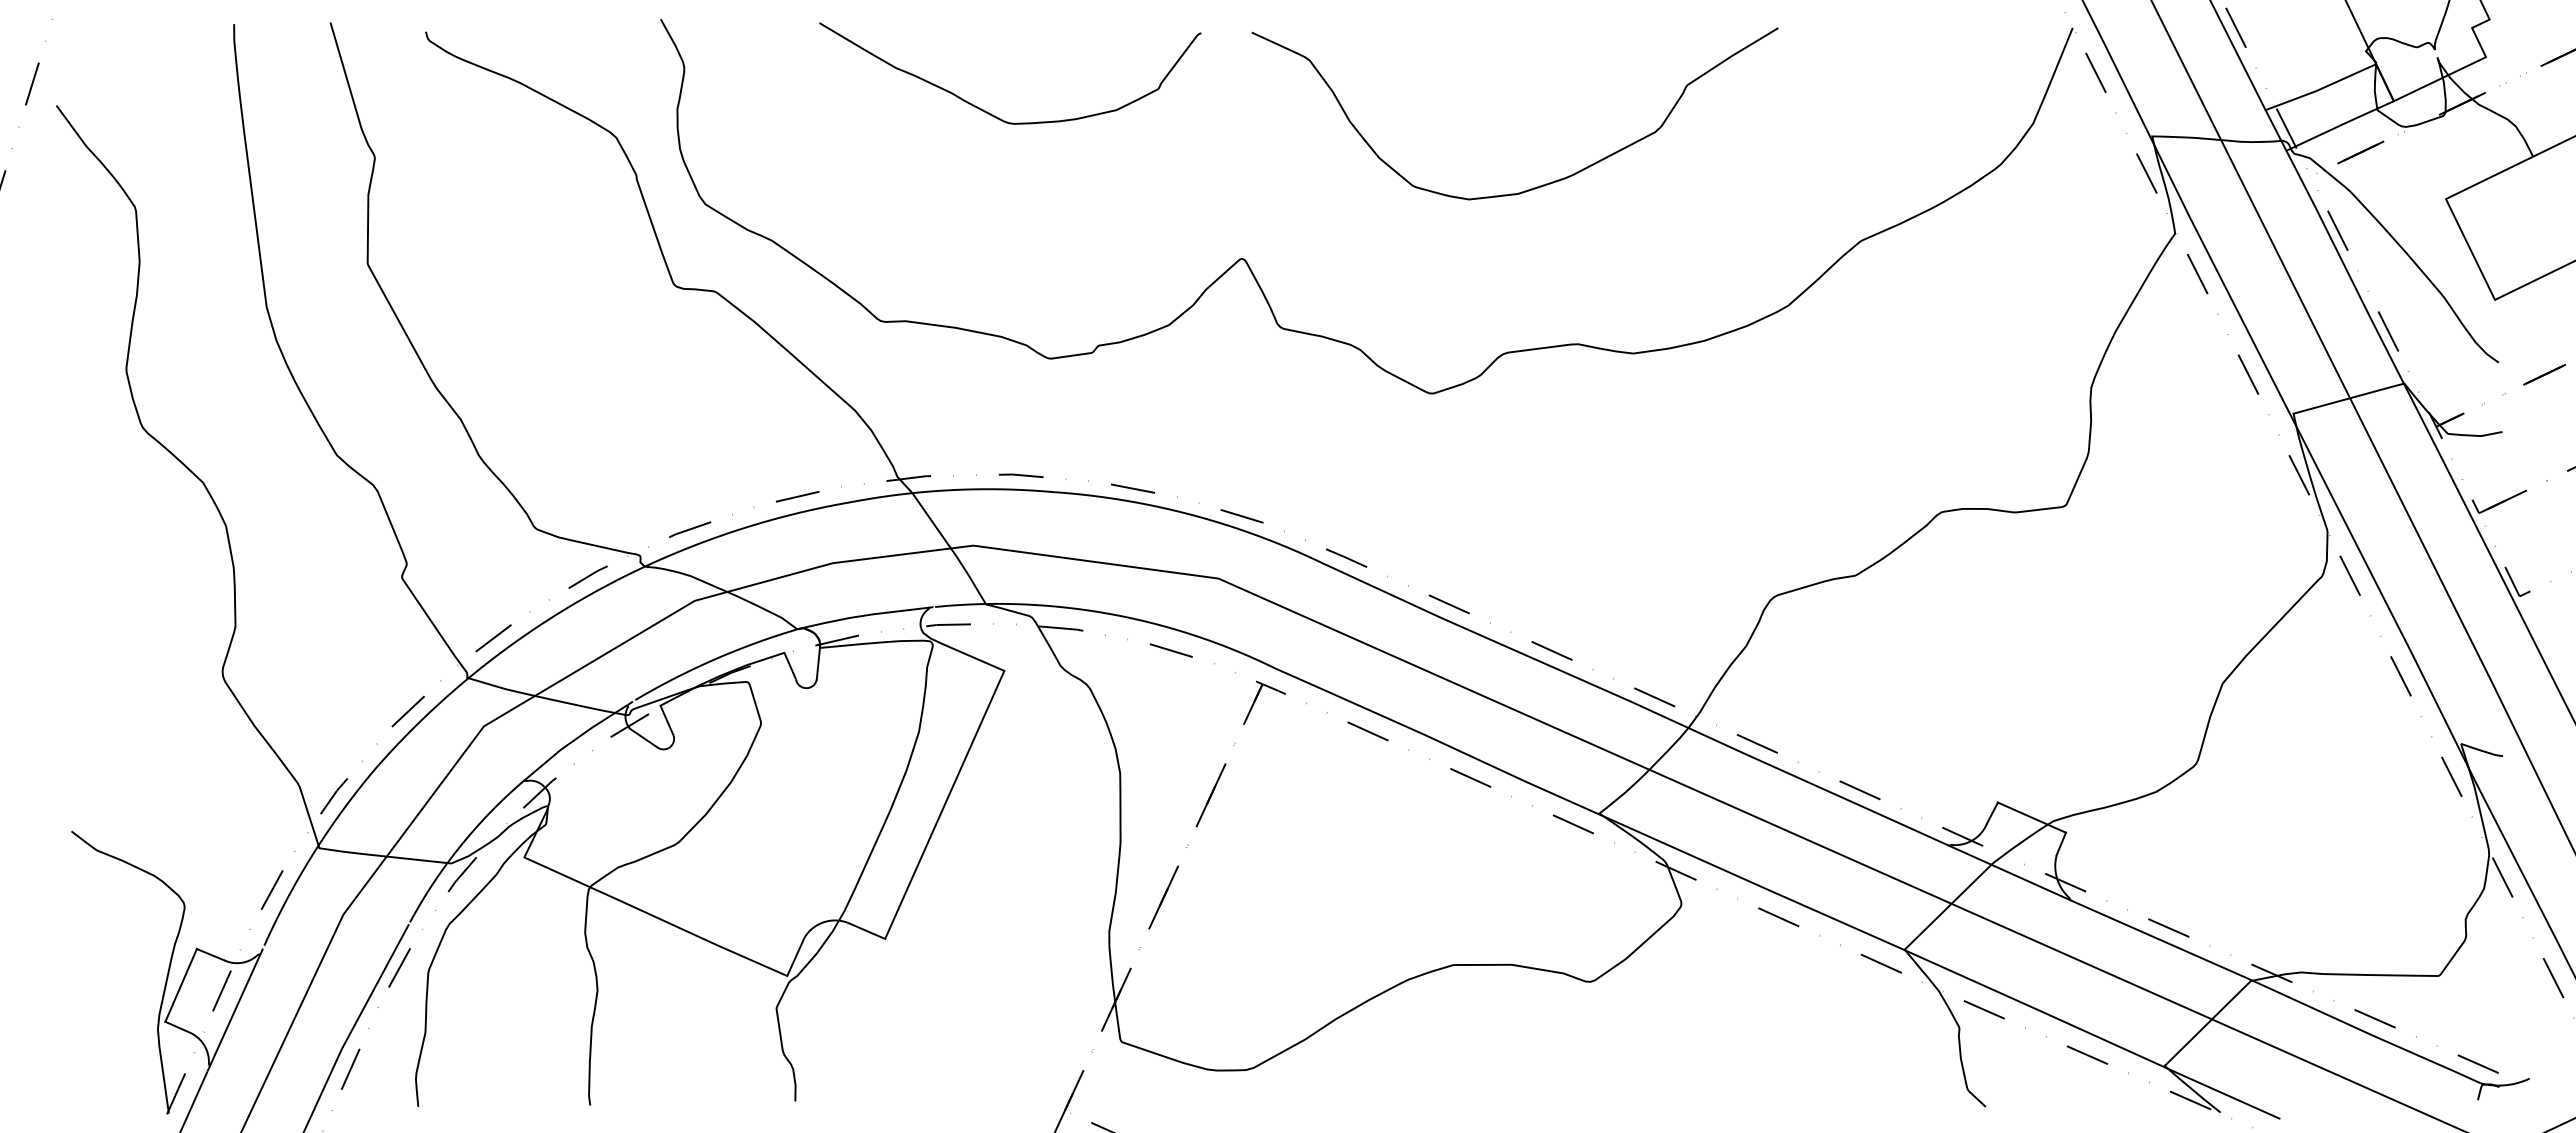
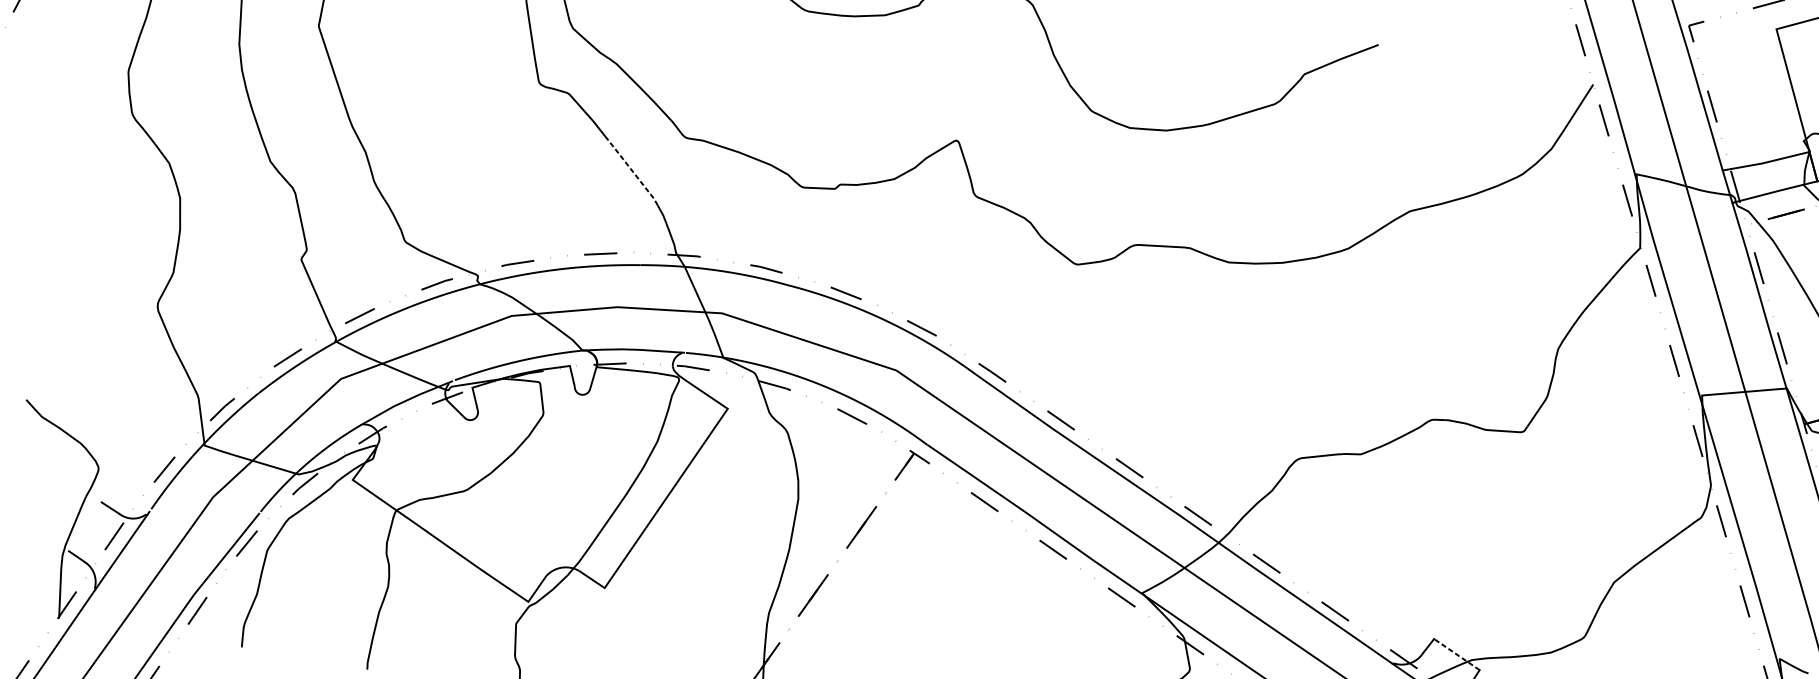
line: (820, 380) -> (633, 172), solid -> dashed
line: (2031, 817) -> (1456, 654), solid -> dashed
line: (180, 985) -> (84, 526), removed

